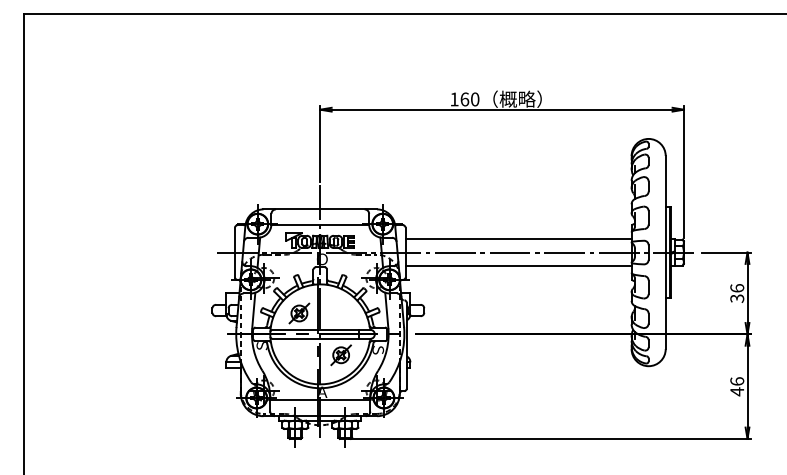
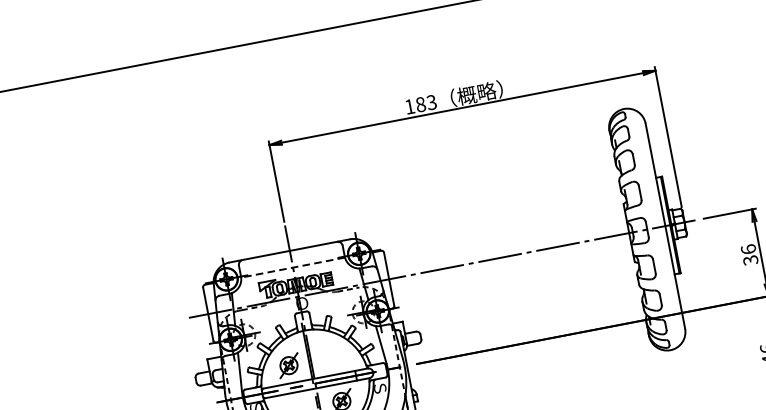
text: (469, 99) -> (425, 103), 160 -> 183
line: (320, 225) -> (293, 267), solid -> dashed
line: (518, 238) -> (506, 241), removed
line: (518, 266) -> (511, 271), removed

